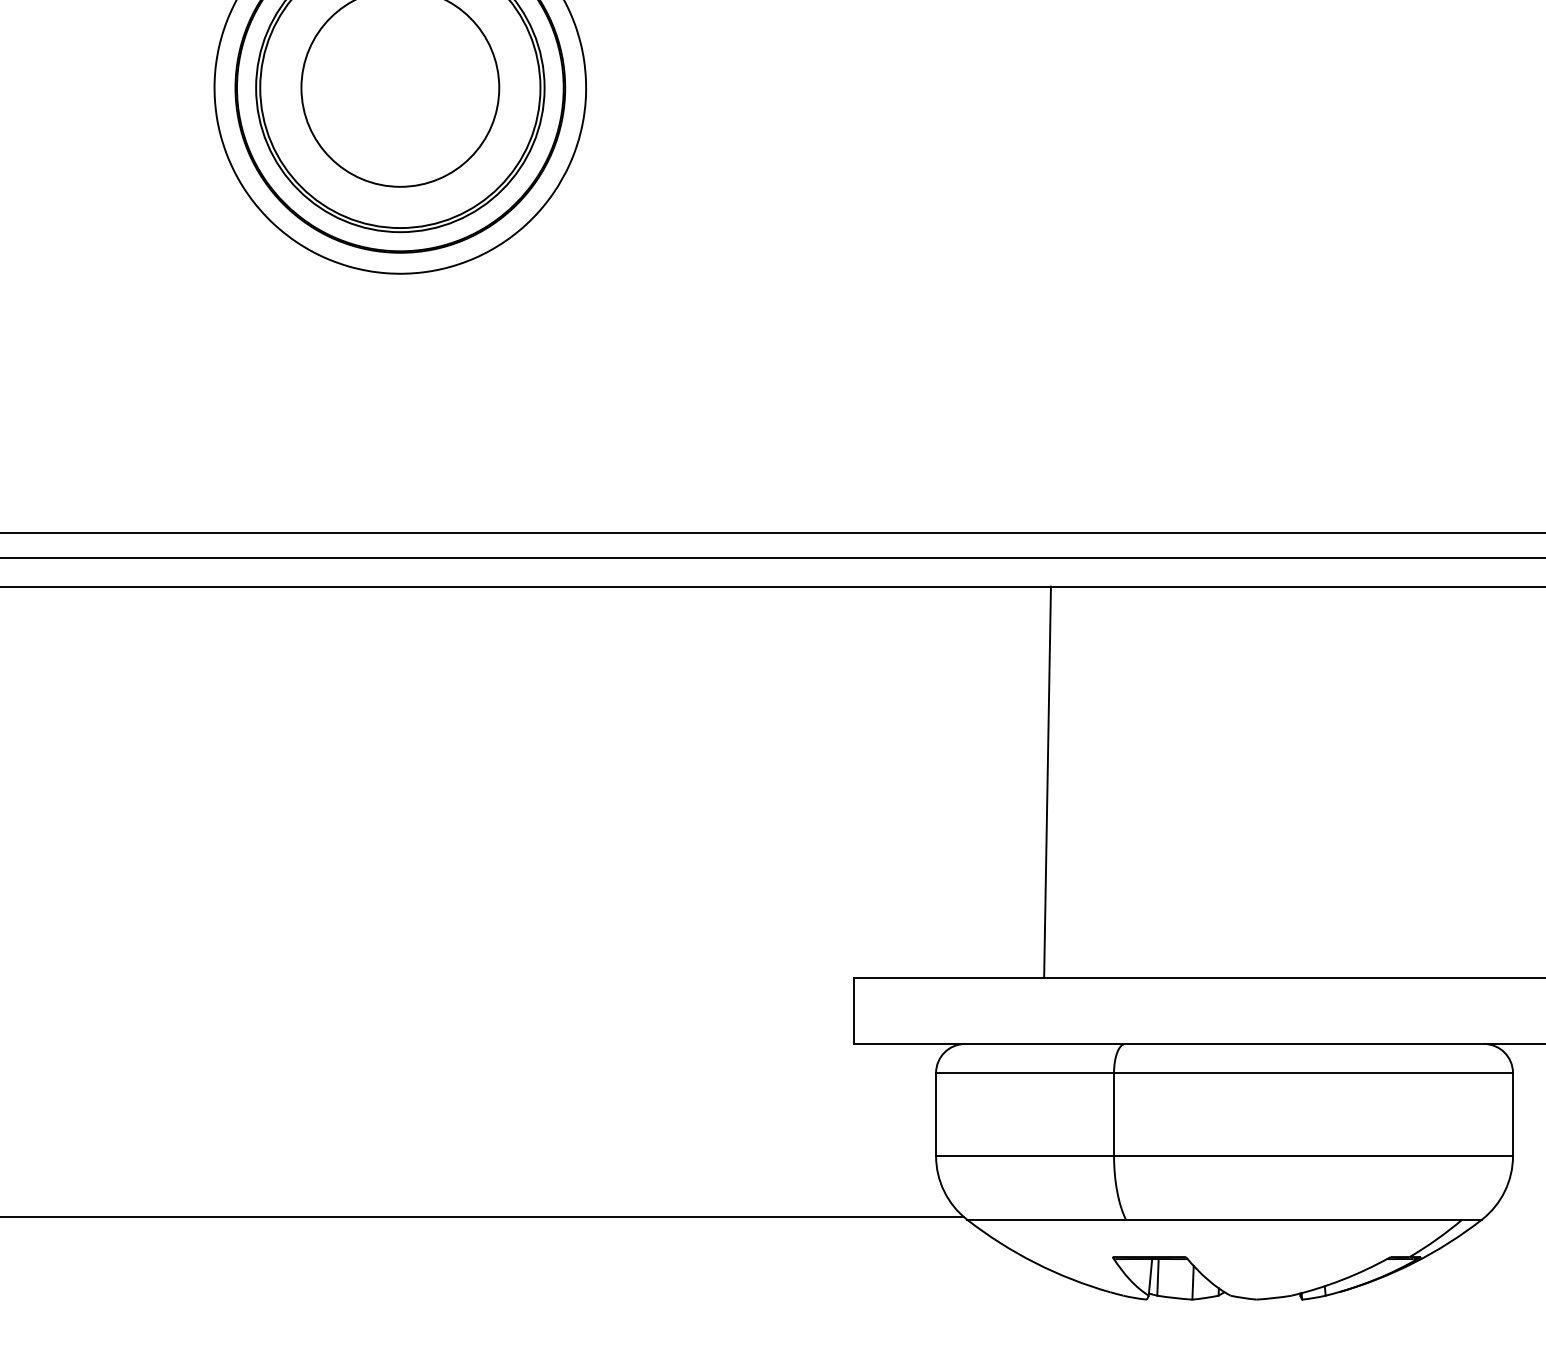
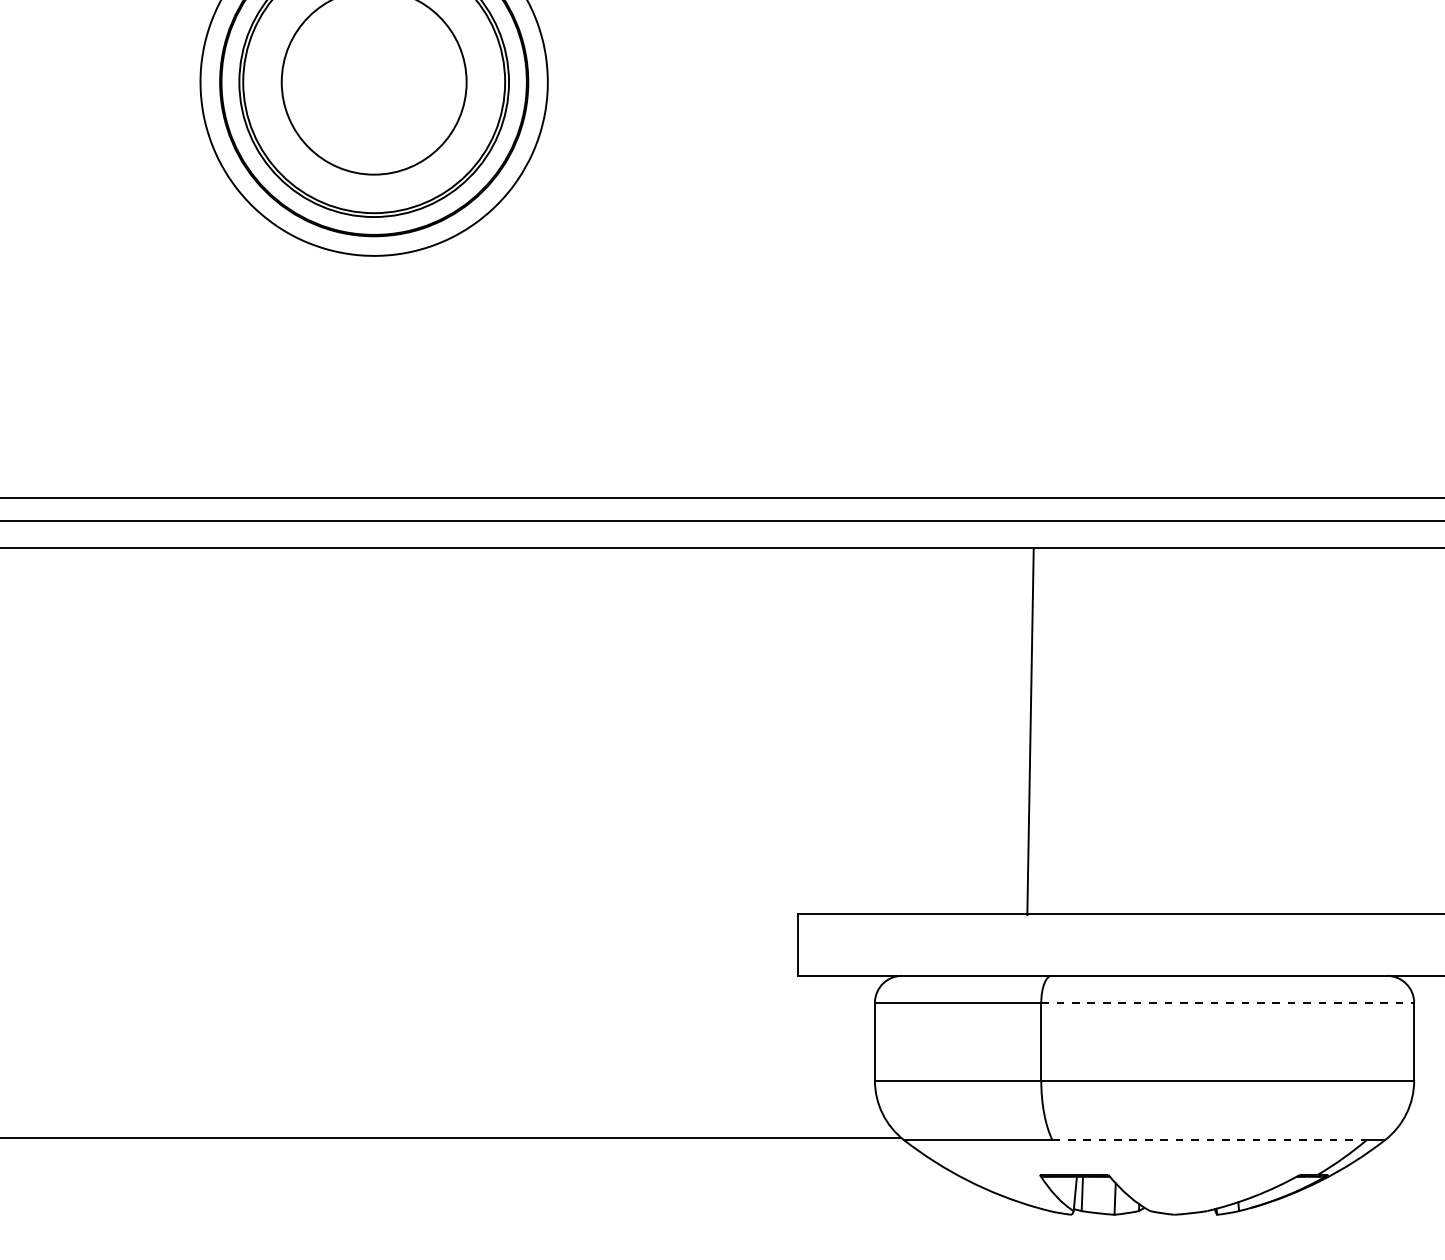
line: (1047, 782) -> (1030, 732), moved
line: (1314, 1073) -> (1228, 1003), solid -> dashed
line: (1294, 1219) -> (1209, 1139), solid -> dashed

